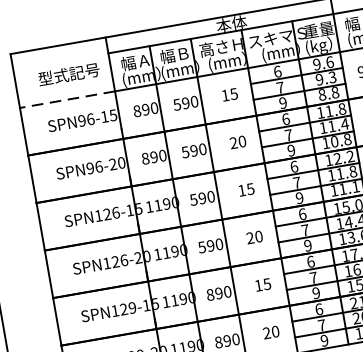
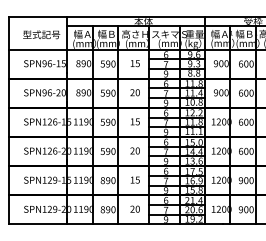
line: (66, 99) -> (37, 49), dashed -> solid

